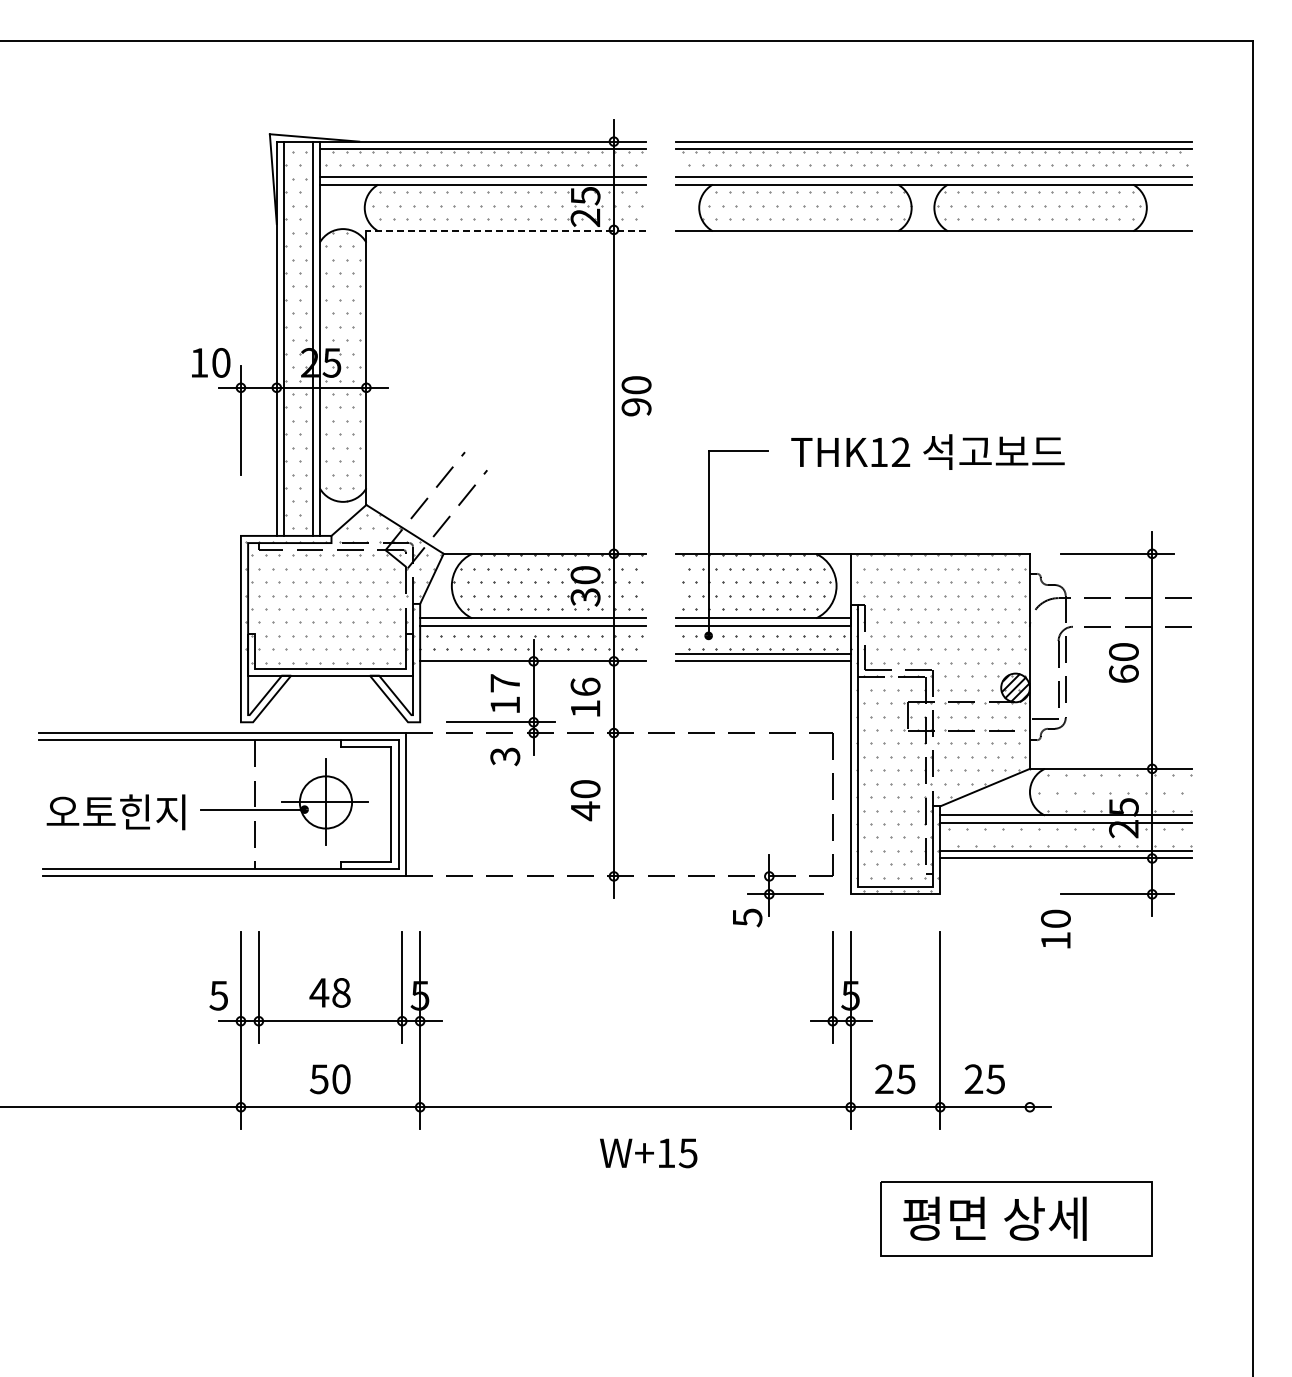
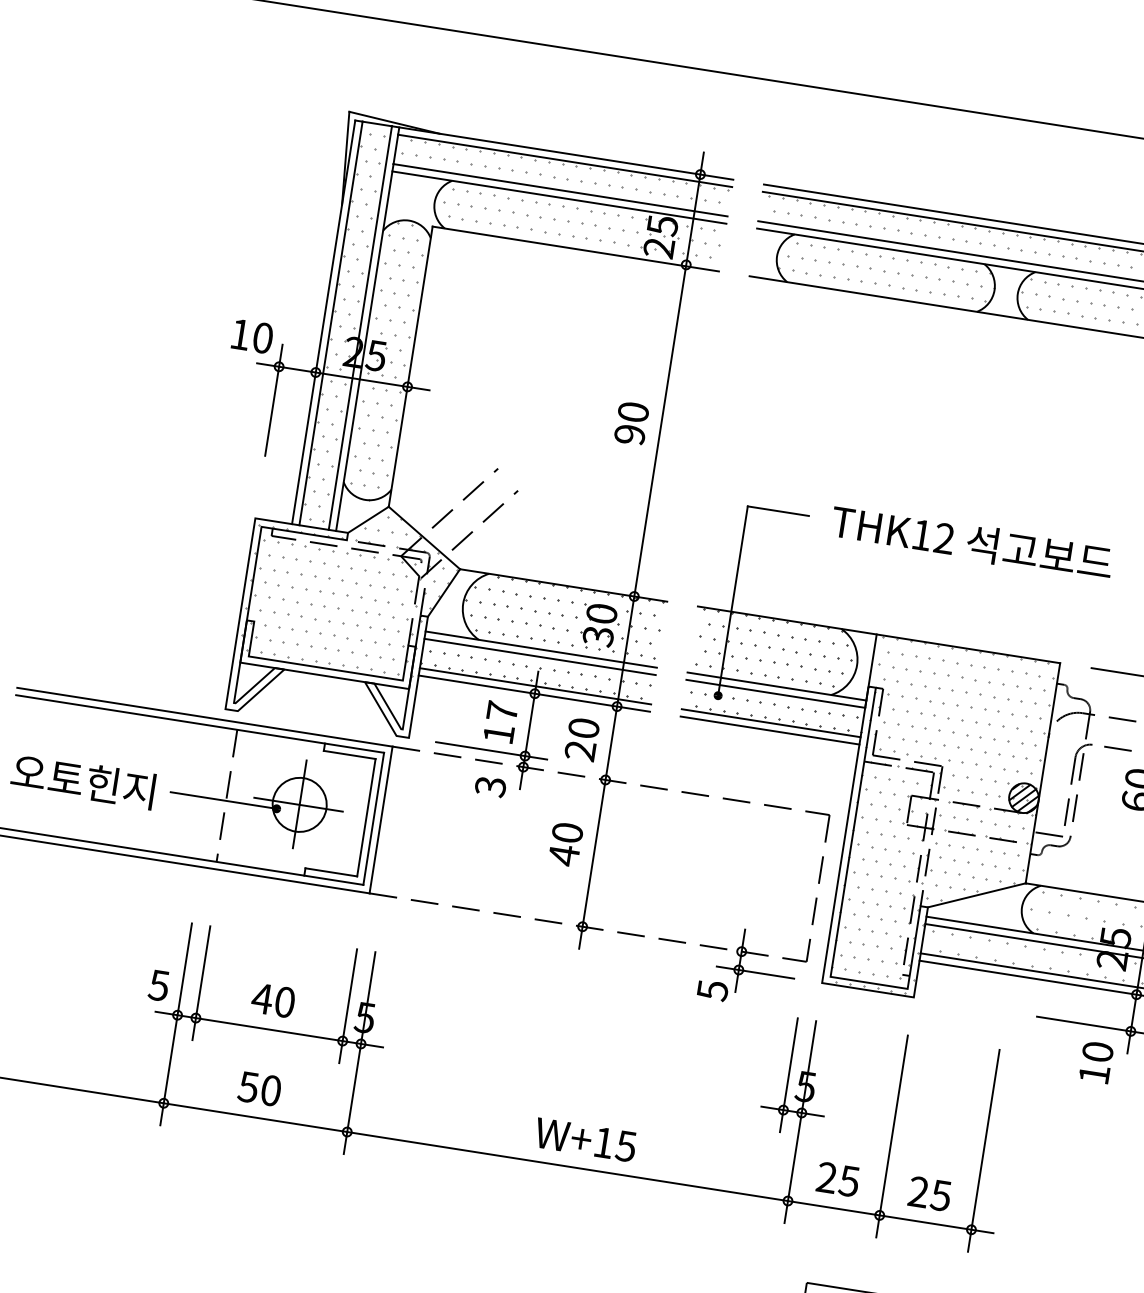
line: (506, 231) -> (576, 249), dashed -> solid
text: (636, 396) -> (631, 423), moved
line: (533, 654) -> (535, 686), added
text: (585, 697) -> (582, 739), 16 -> 20
text: (1055, 928) -> (1095, 1061), moved
text: (341, 992) -> (285, 1001), 48 -> 40
line: (1029, 1029) -> (983, 1150), added
text: (648, 1153) -> (585, 1140), moved

